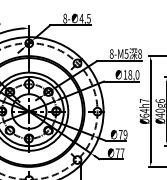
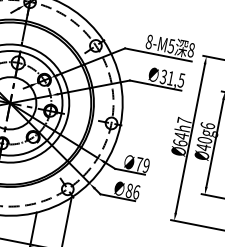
text: (131, 74) -> (172, 78), 18,0 -> 31,5
text: (119, 152) -> (132, 190), 77 -> 86

